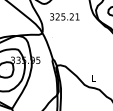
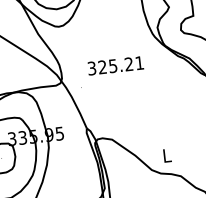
text: (64, 16) -> (115, 65), moved

